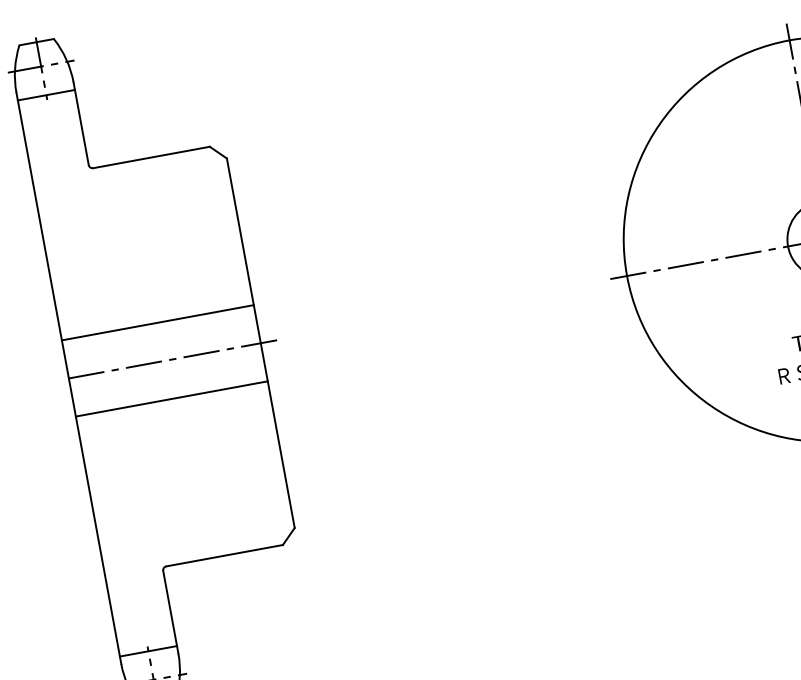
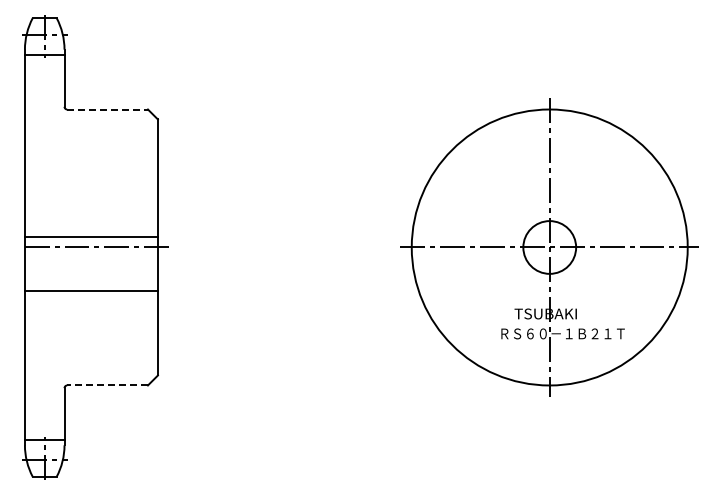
line: (152, 157) -> (108, 109), solid -> dashed
line: (156, 323) -> (90, 237), moved
line: (170, 398) -> (90, 290), moved
line: (224, 555) -> (107, 385), solid -> dashed

